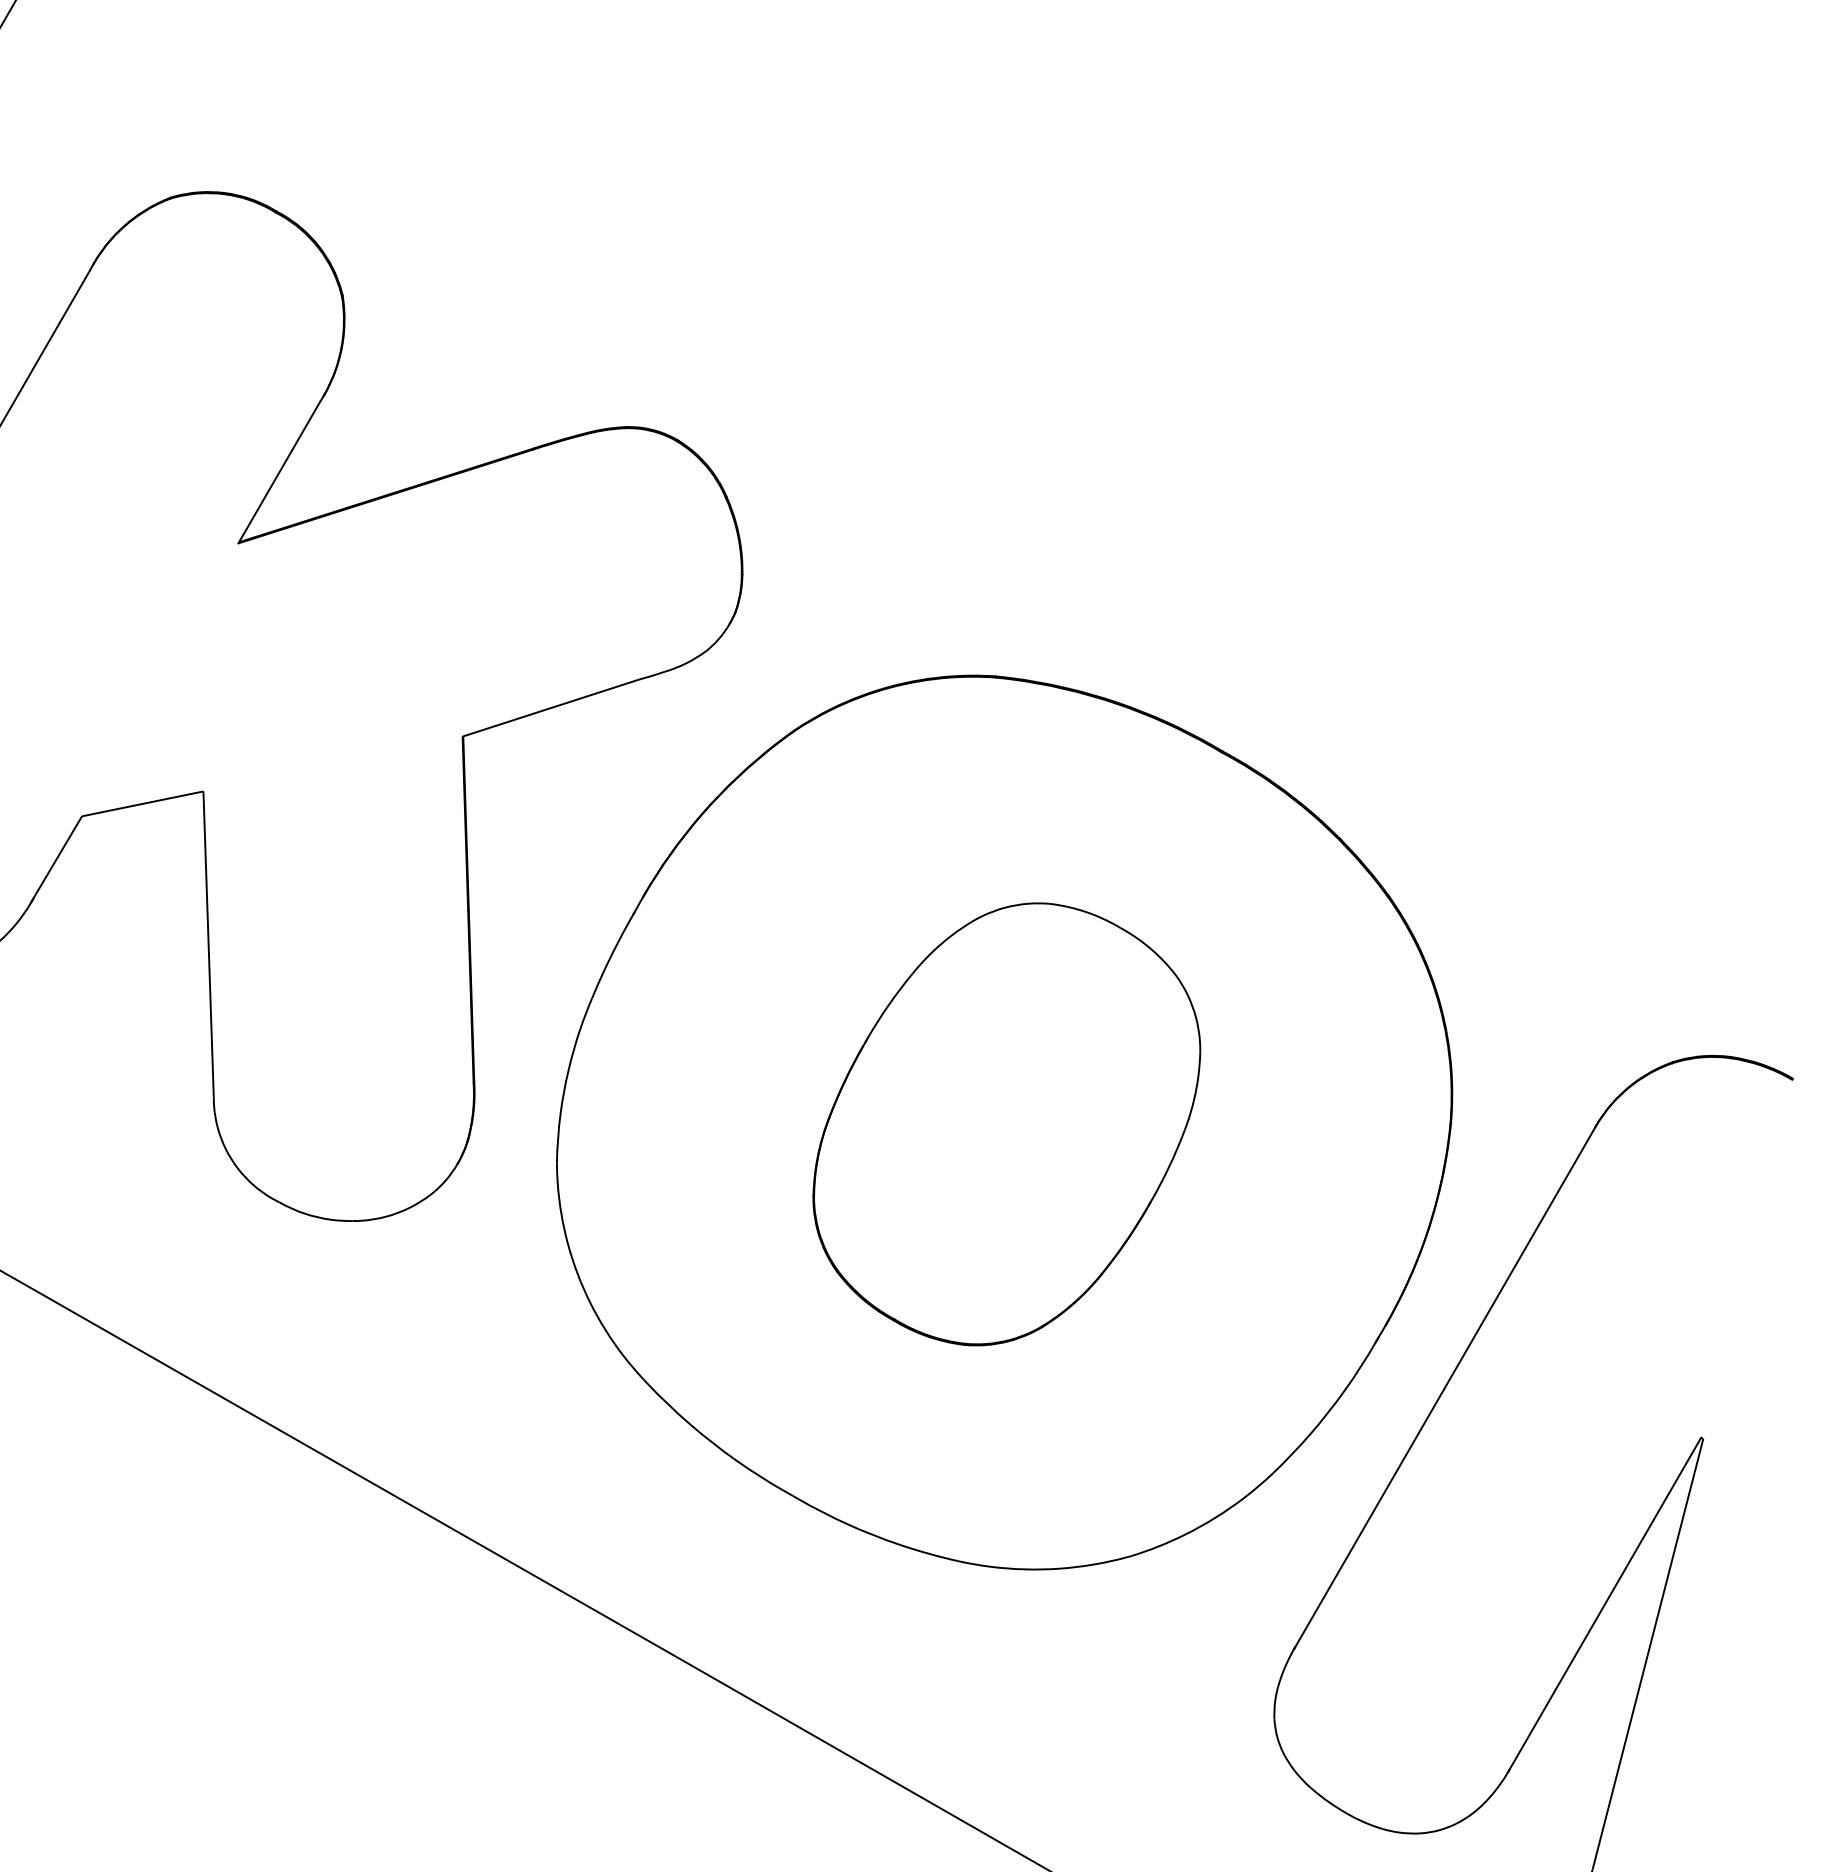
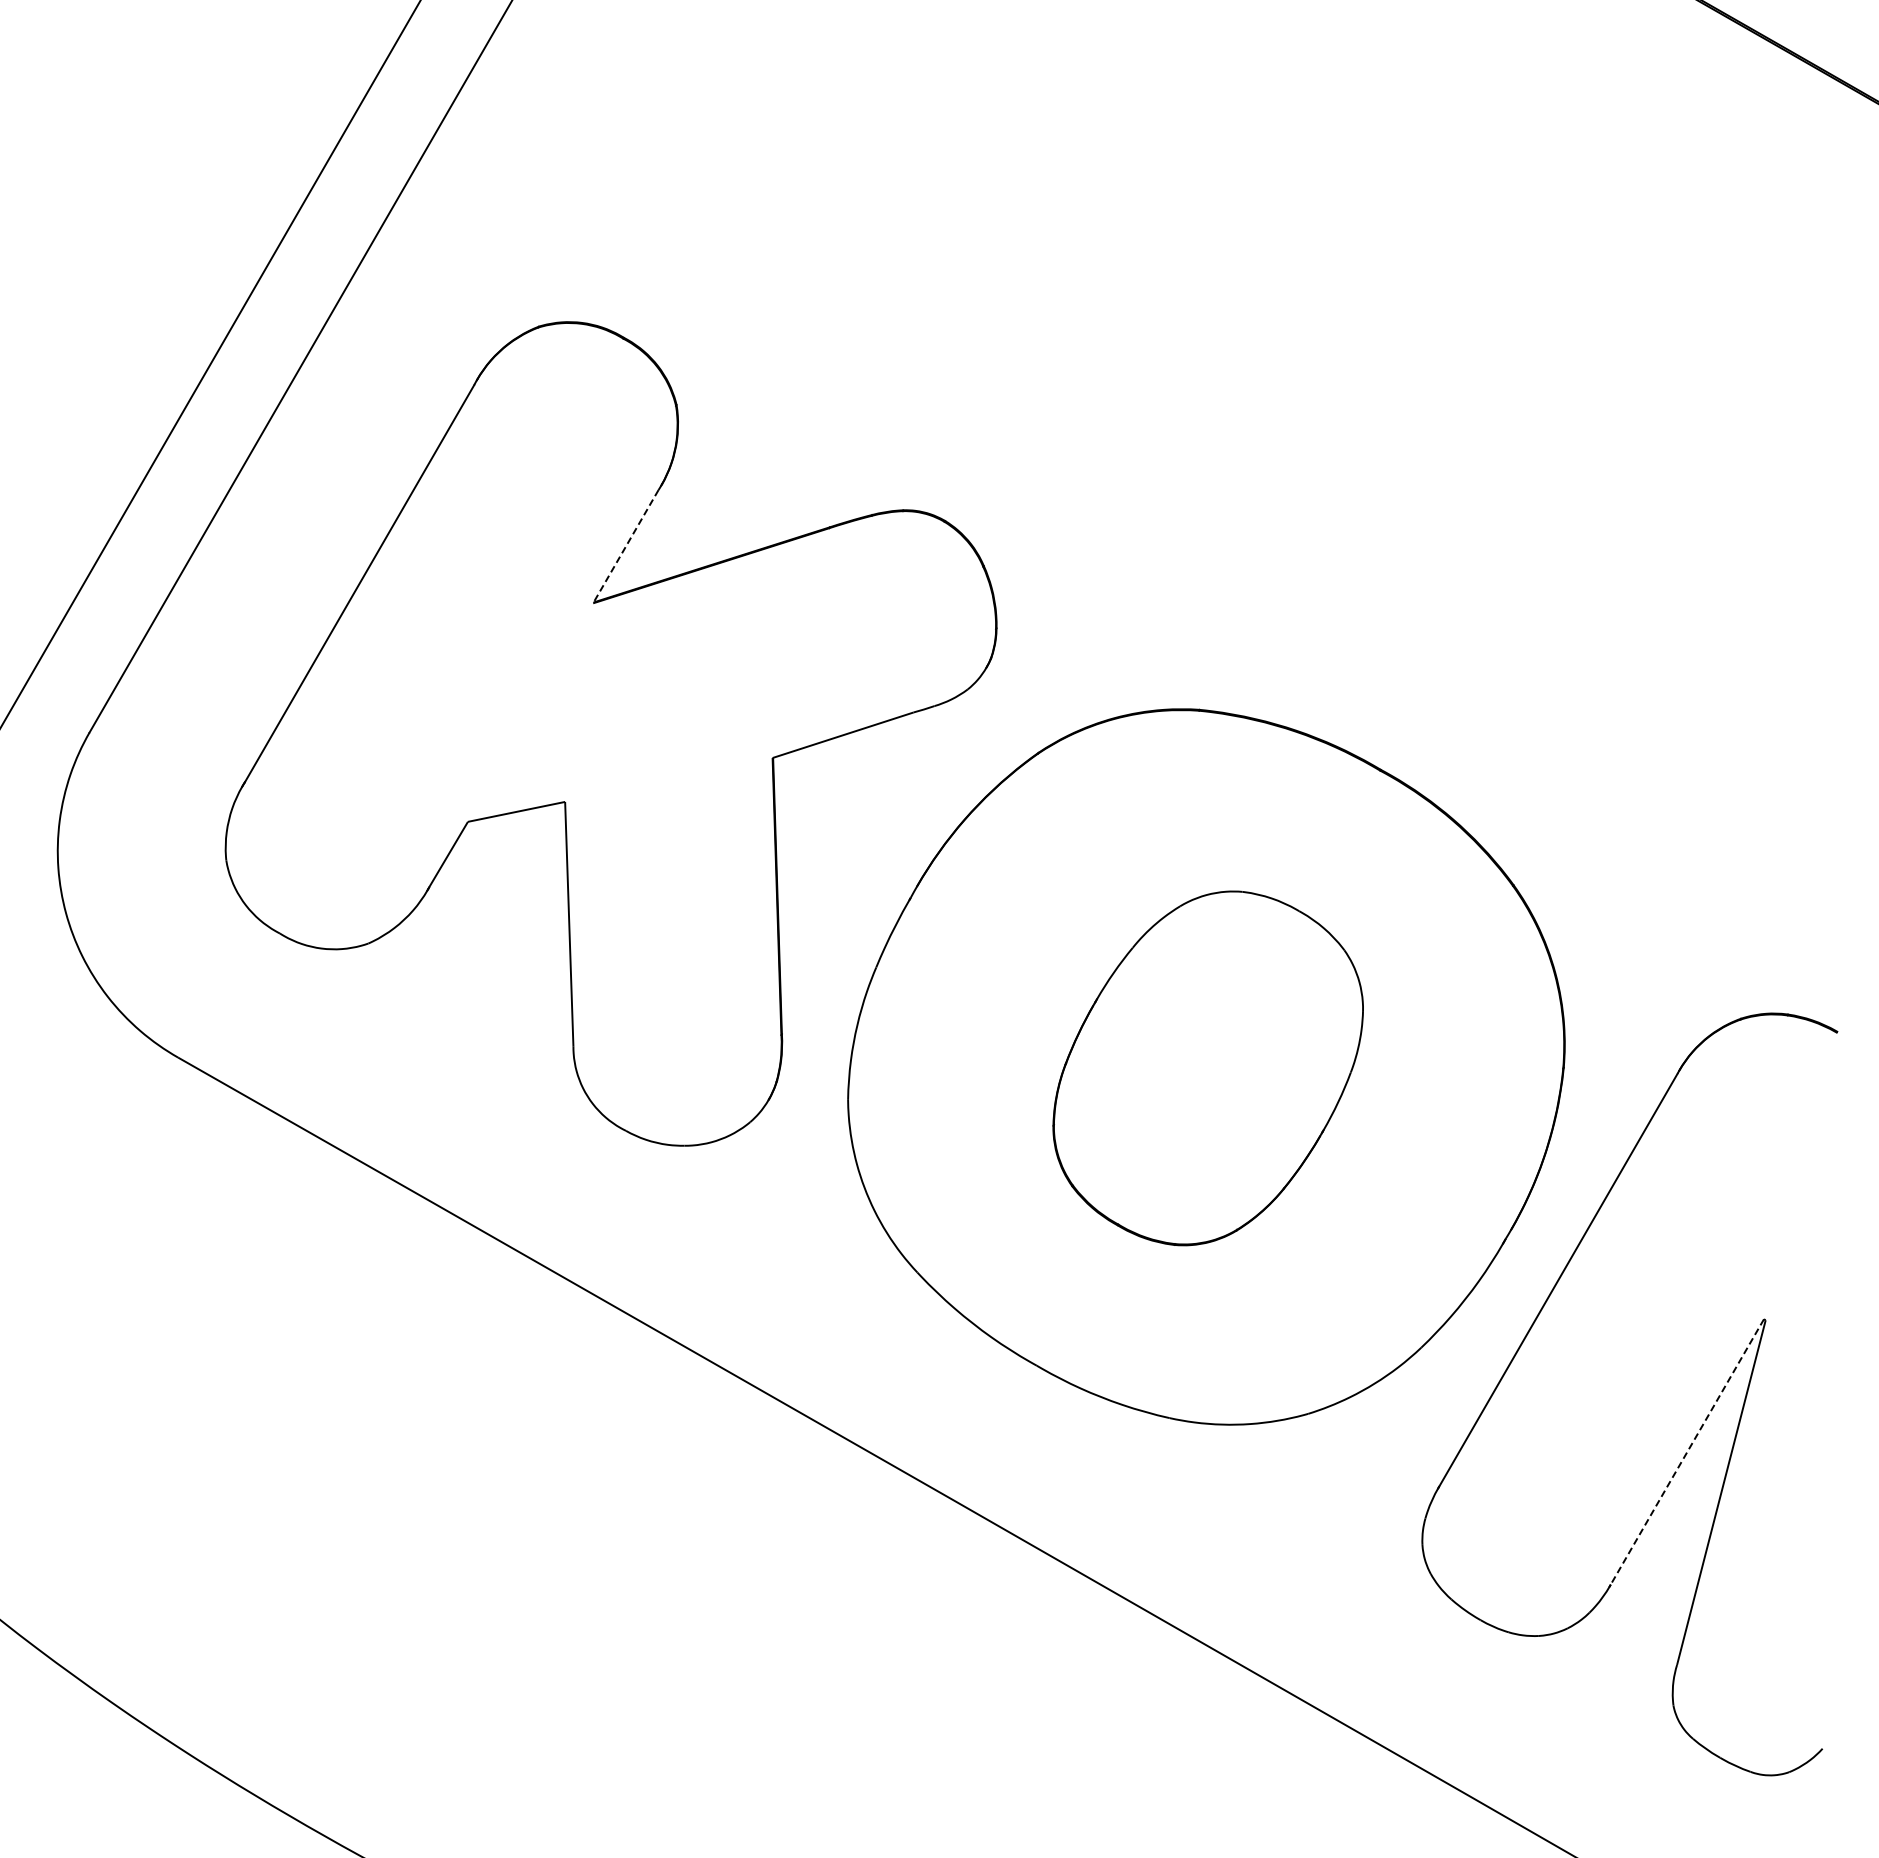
line: (278, 473) -> (625, 547), solid -> dashed
line: (1605, 1604) -> (1687, 1452), solid -> dashed

